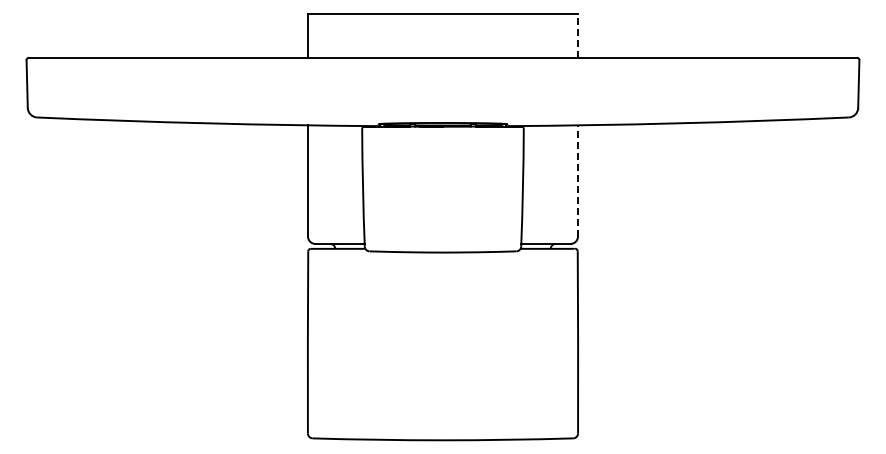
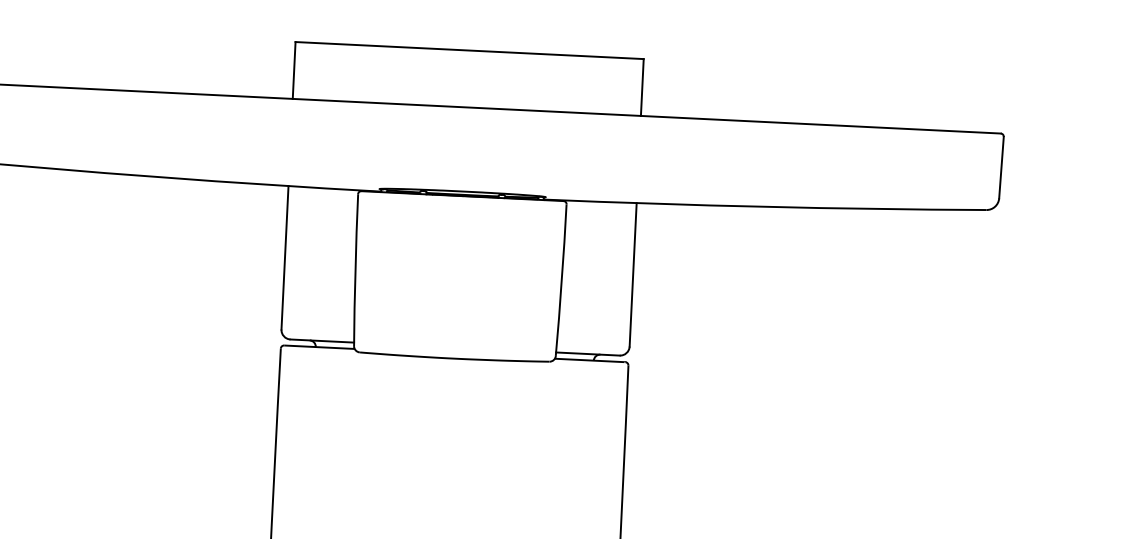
line: (577, 35) -> (641, 87), dashed -> solid
line: (577, 180) -> (632, 274), dashed -> solid

